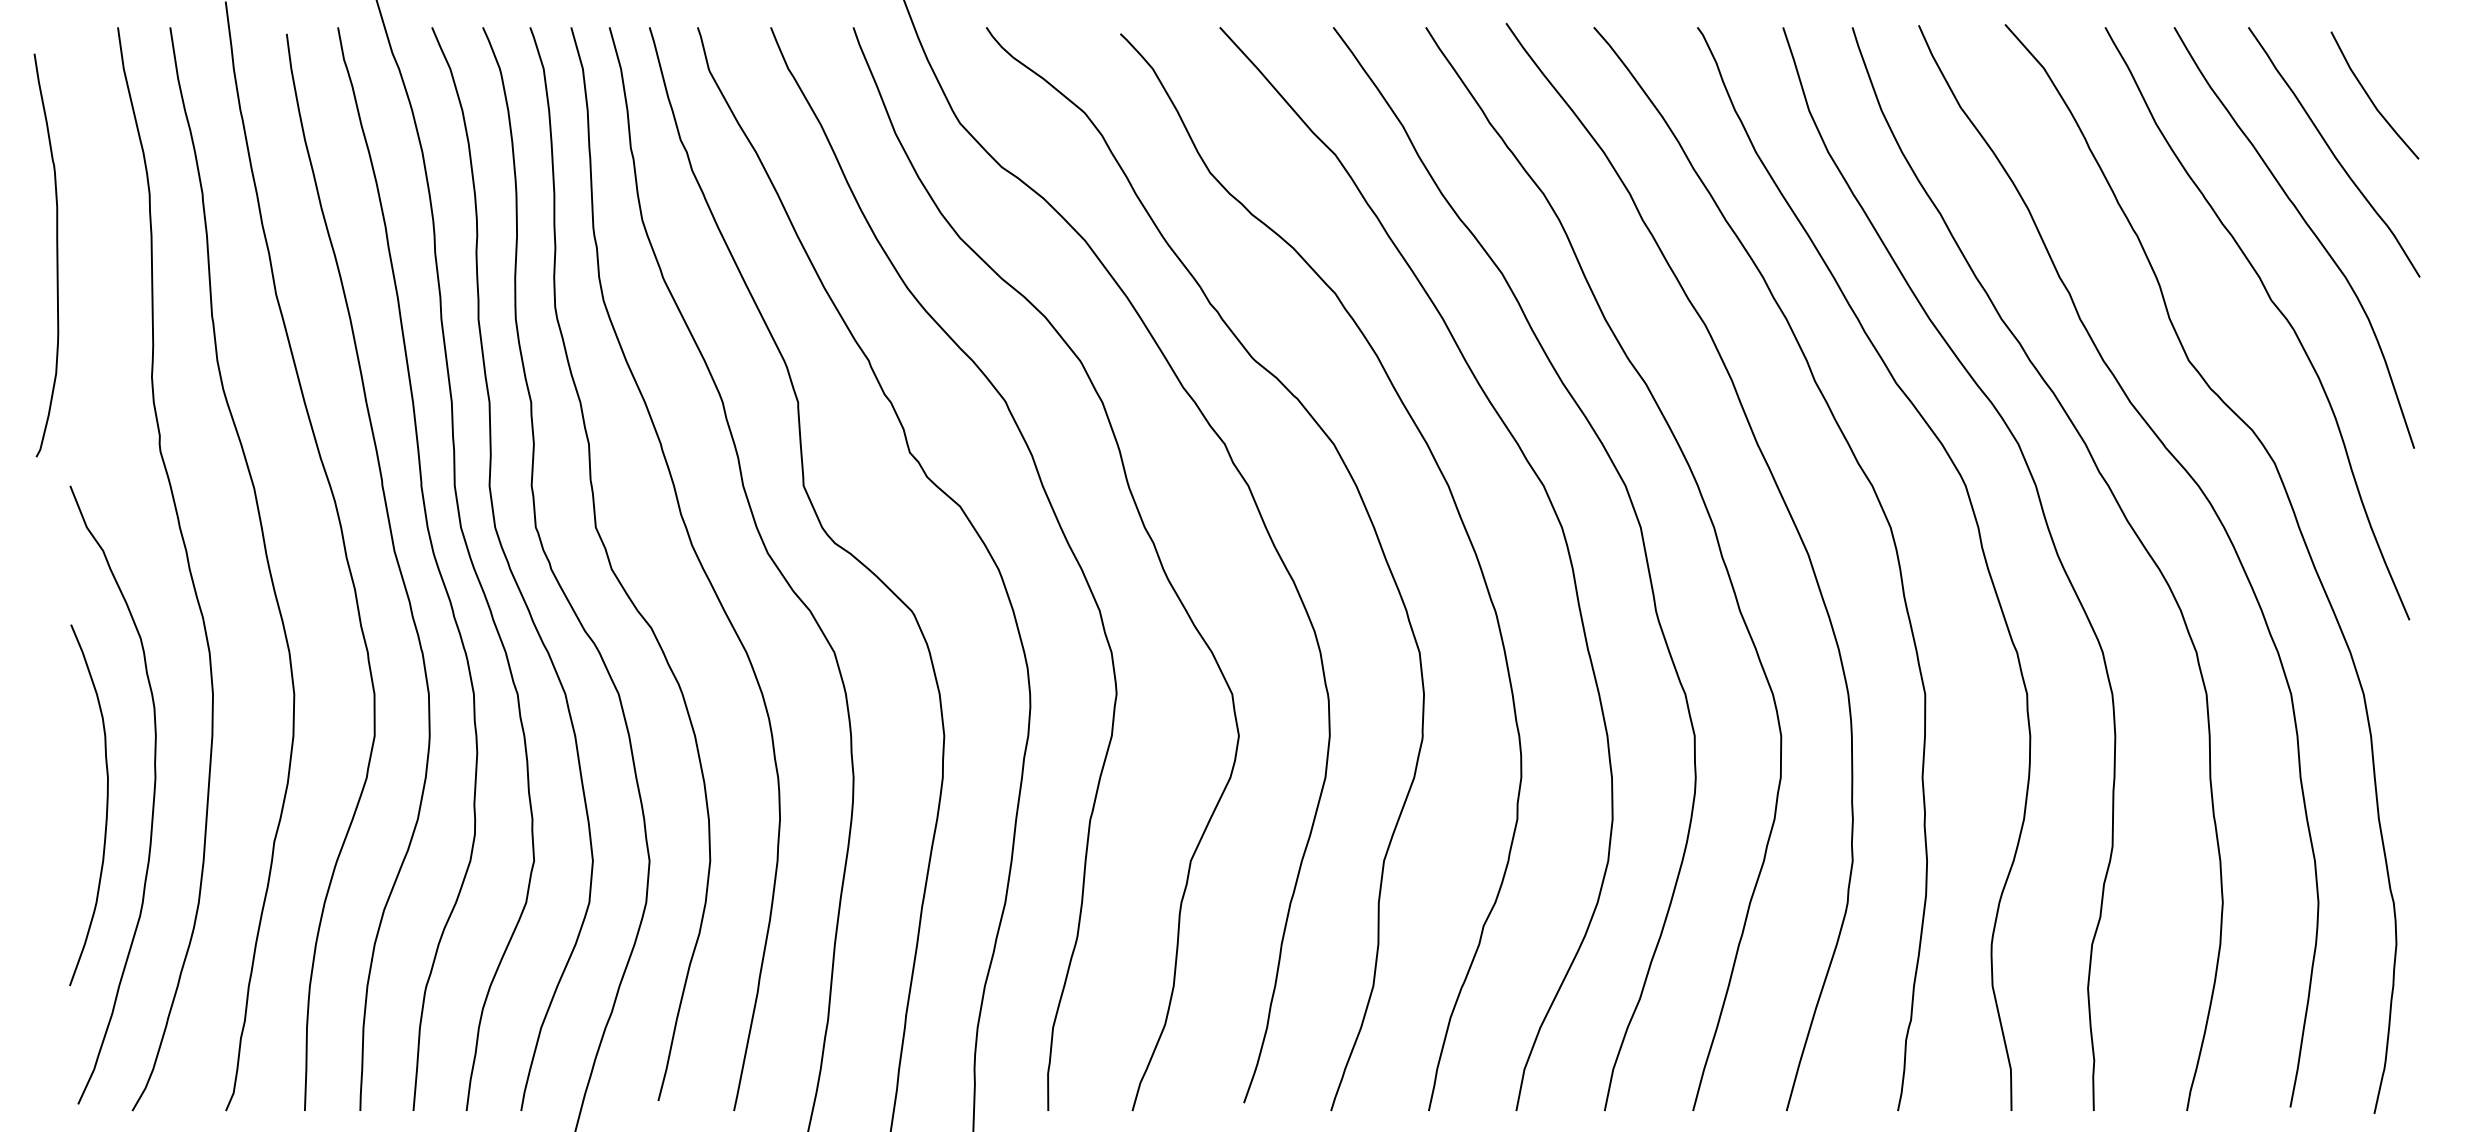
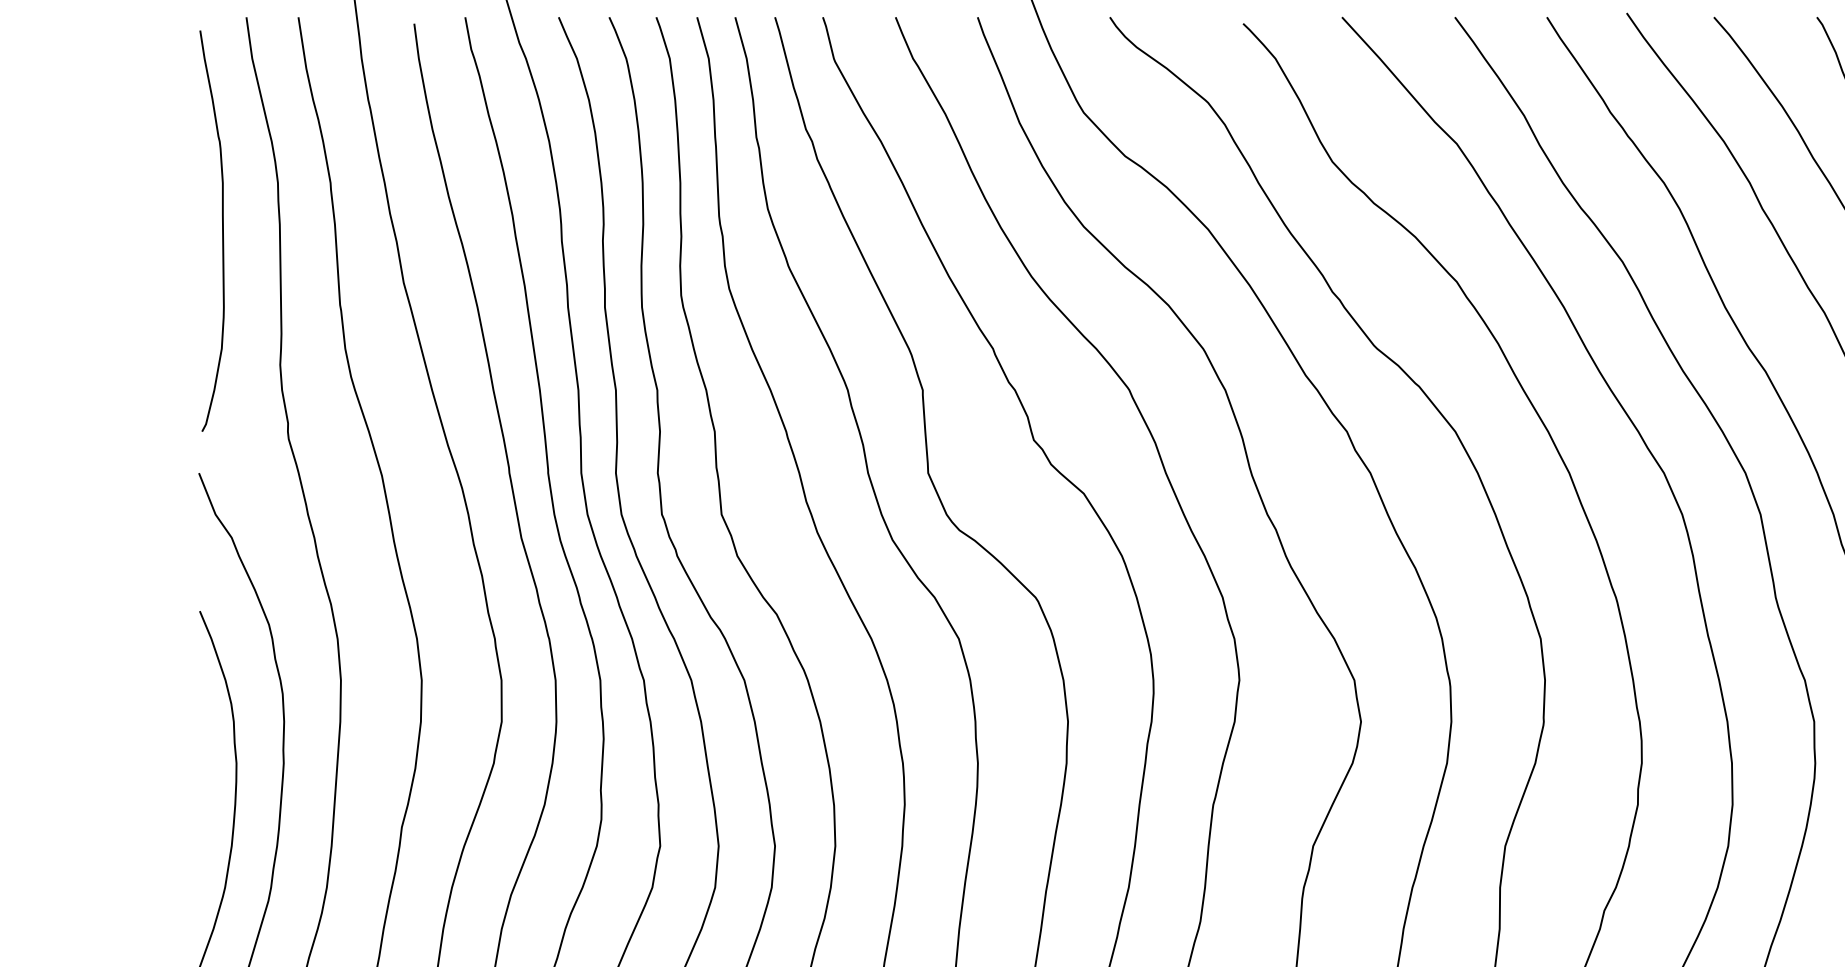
curve: (56, 255) -> (222, 231), moved

